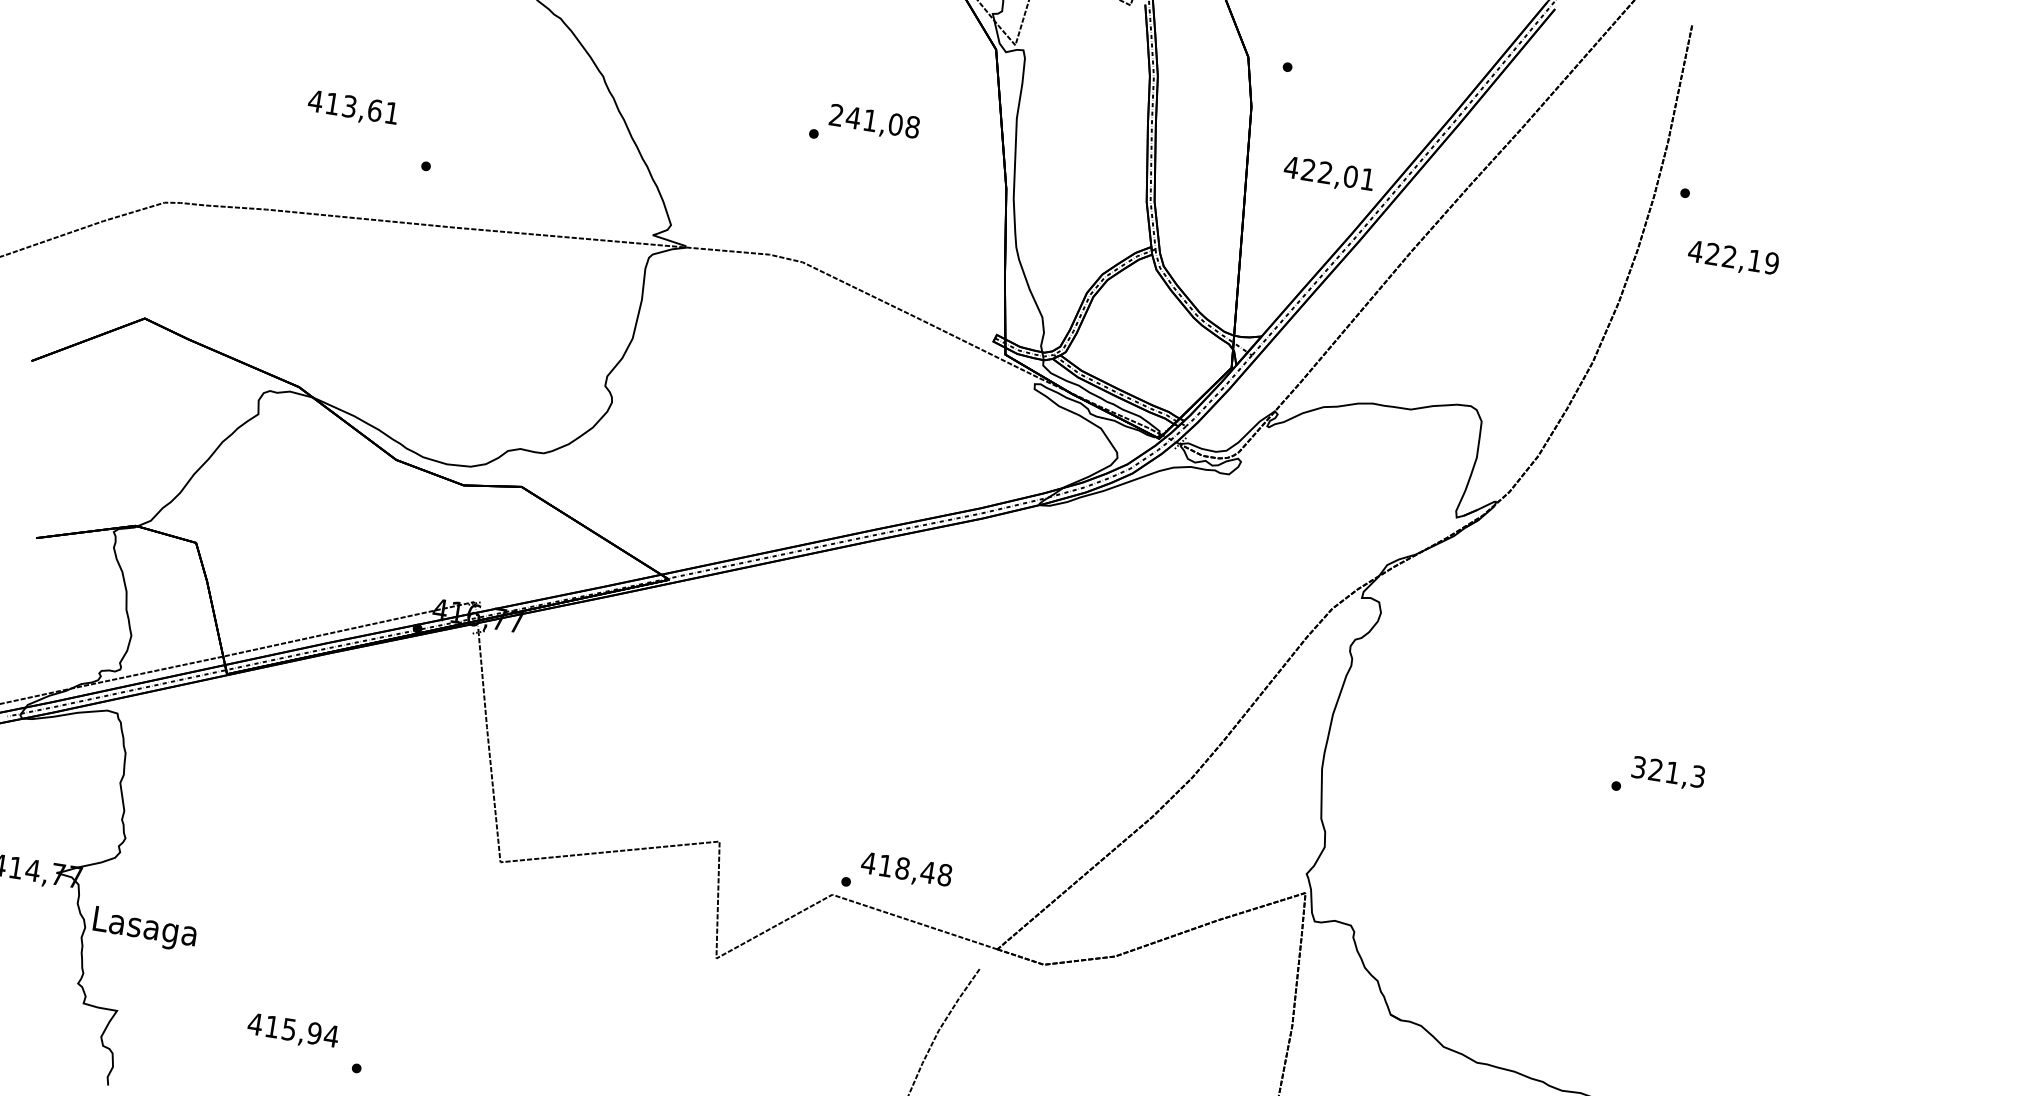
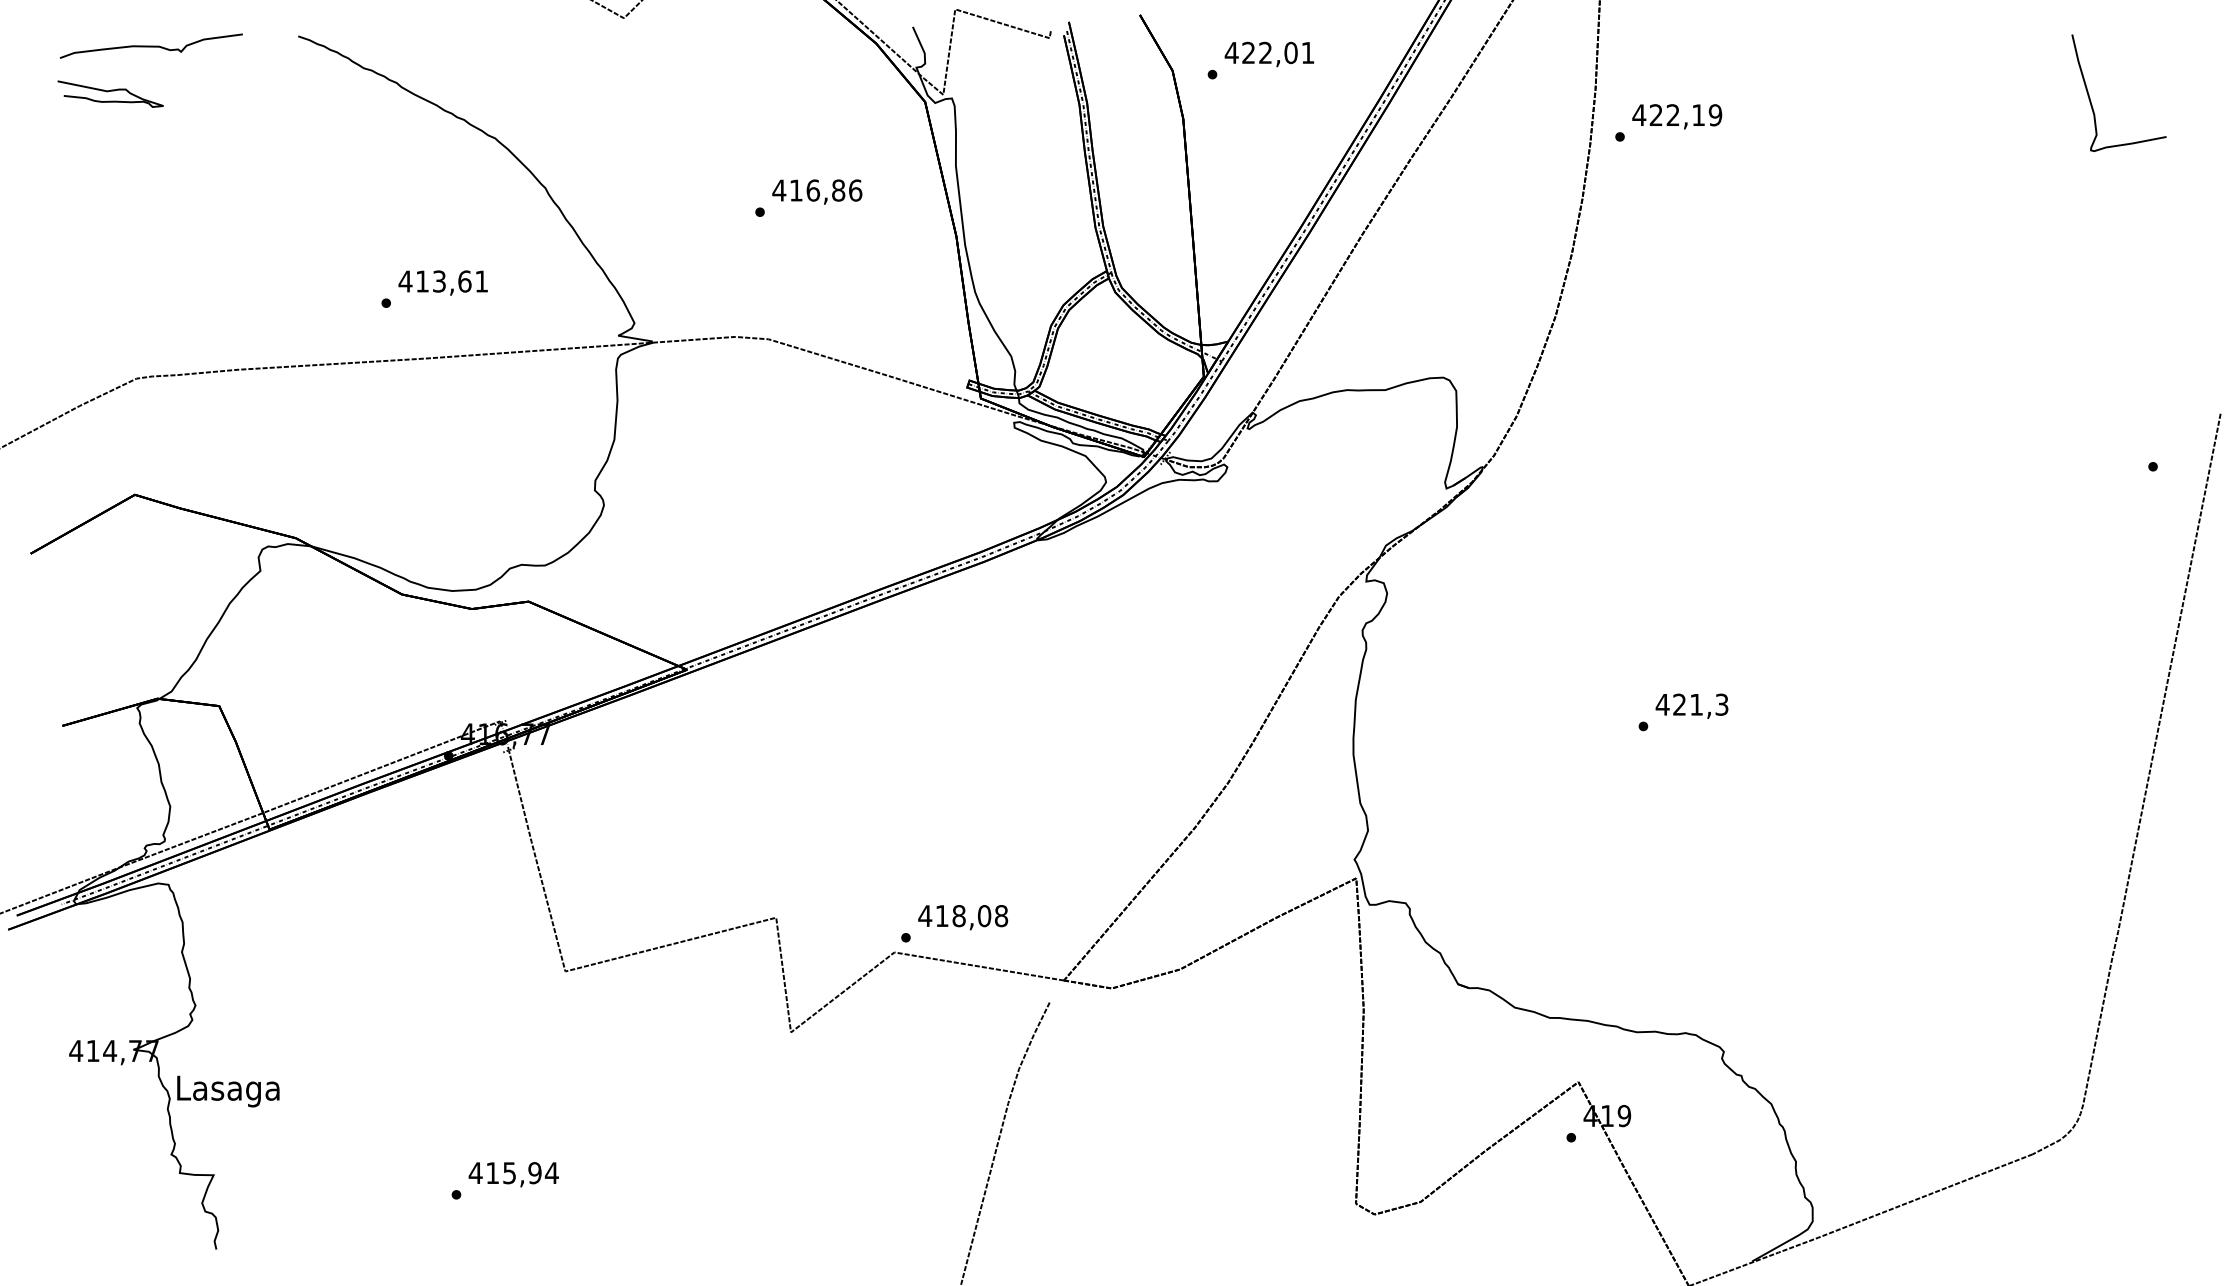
text: (352, 108) -> (442, 282), moved
text: (874, 121) -> (817, 190), 241,08 -> 416,86
text: (1328, 174) -> (1268, 54), moved
text: (1733, 258) -> (1677, 116), moved
text: (1638, 767) -> (1662, 704), 321,3 -> 421,3
text: (927, 872) -> (984, 916), 418,48 -> 418,08
text: (292, 1031) -> (513, 1174), moved

